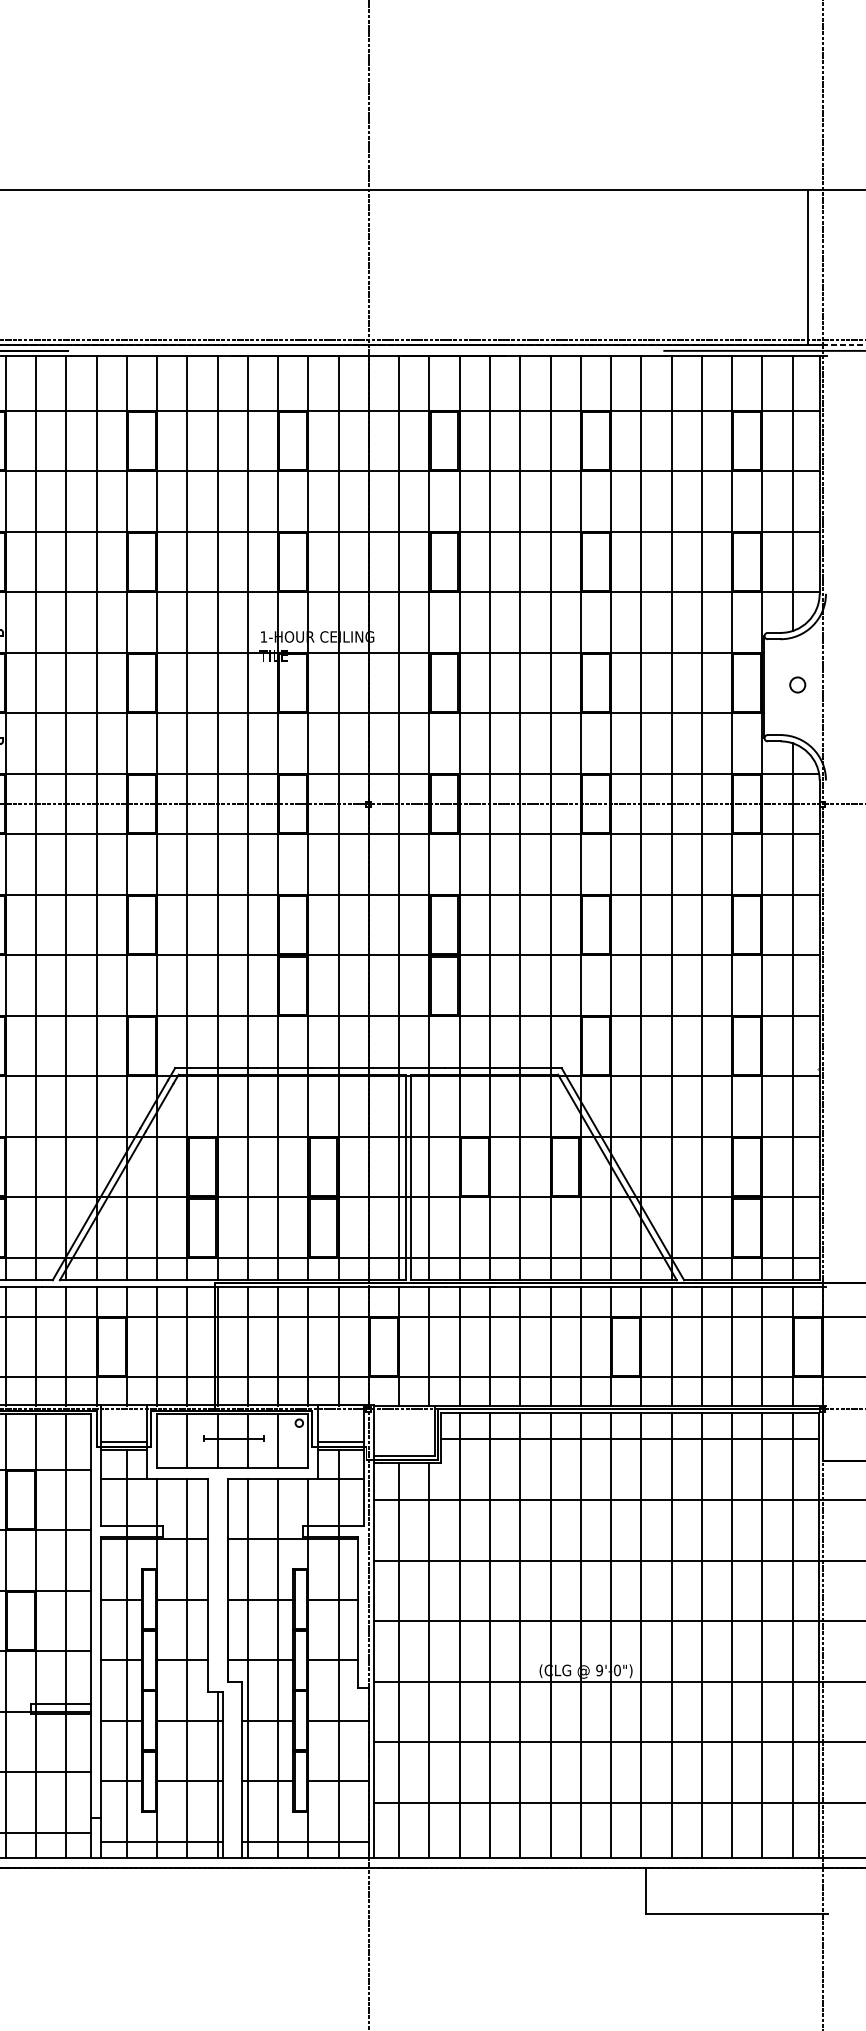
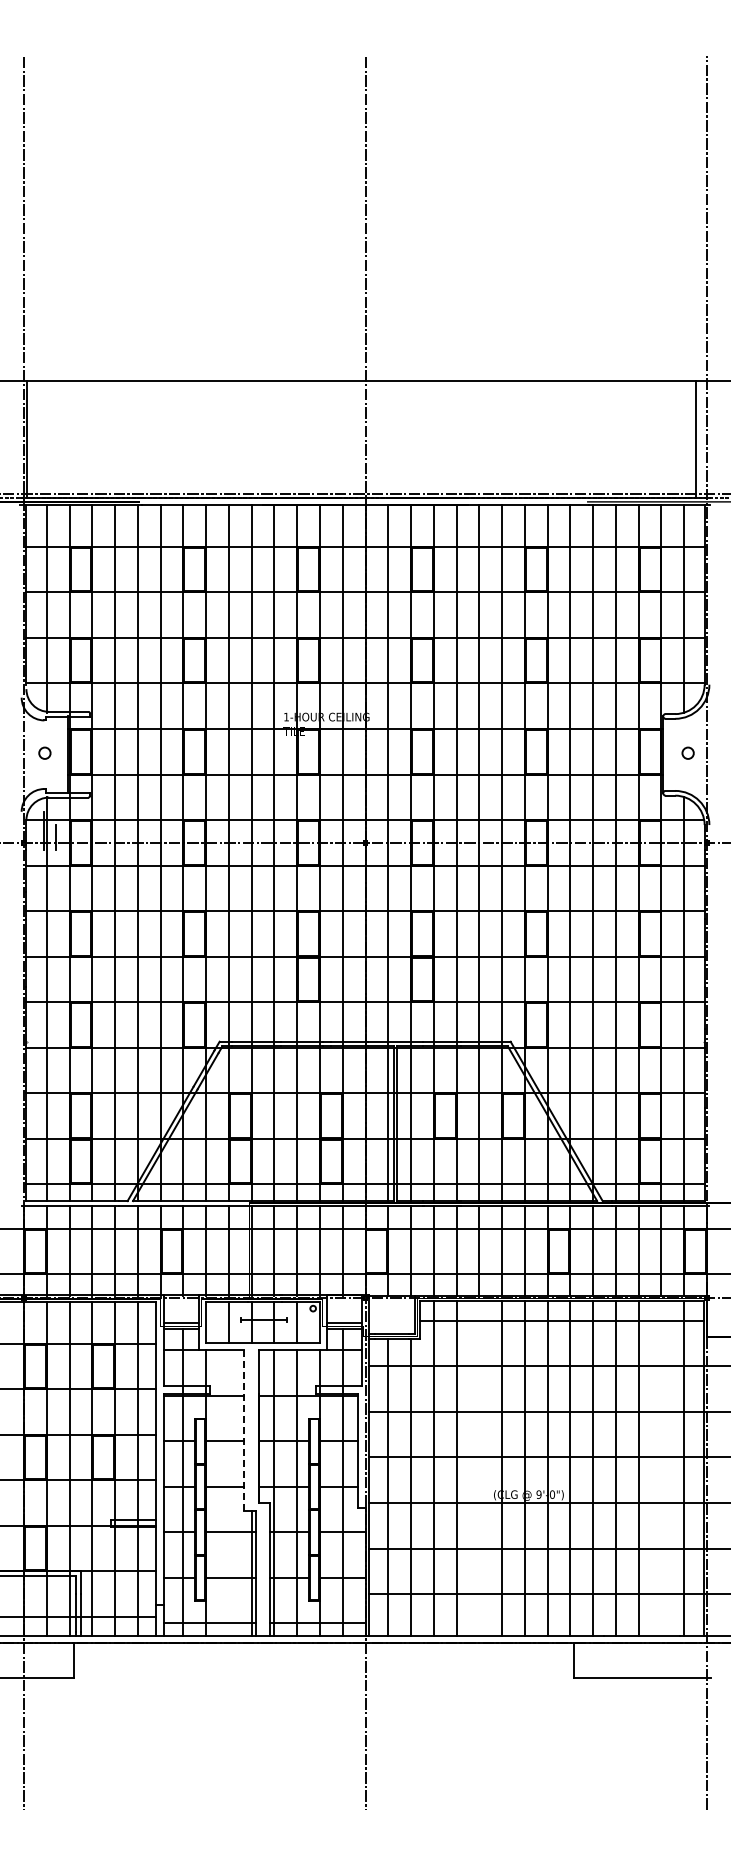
line: (208, 1583) -> (244, 1429), solid -> dashed
line: (520, 1634) -> (479, 1467), removed
line: (762, 1634) -> (661, 1467), removed
line: (186, 1667) -> (228, 1492), removed

